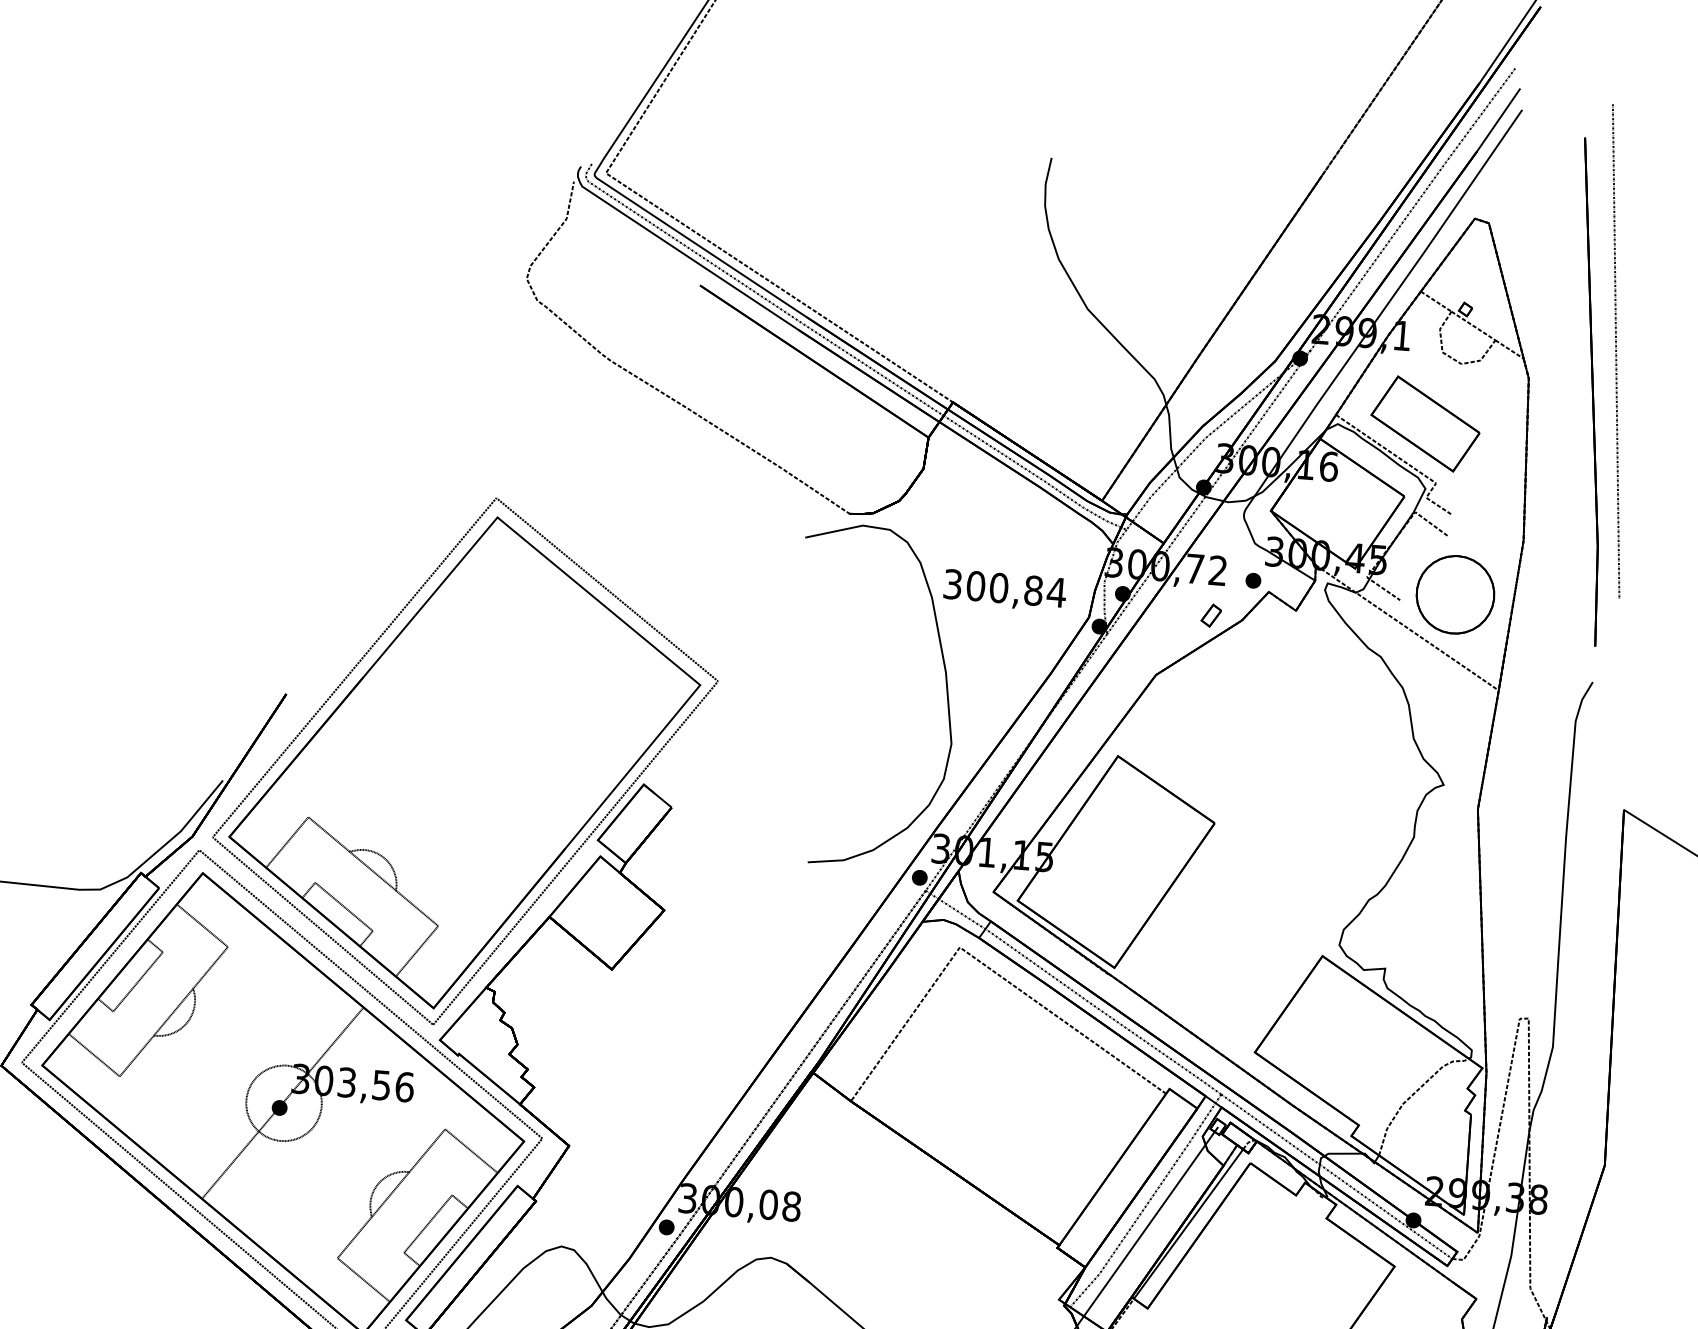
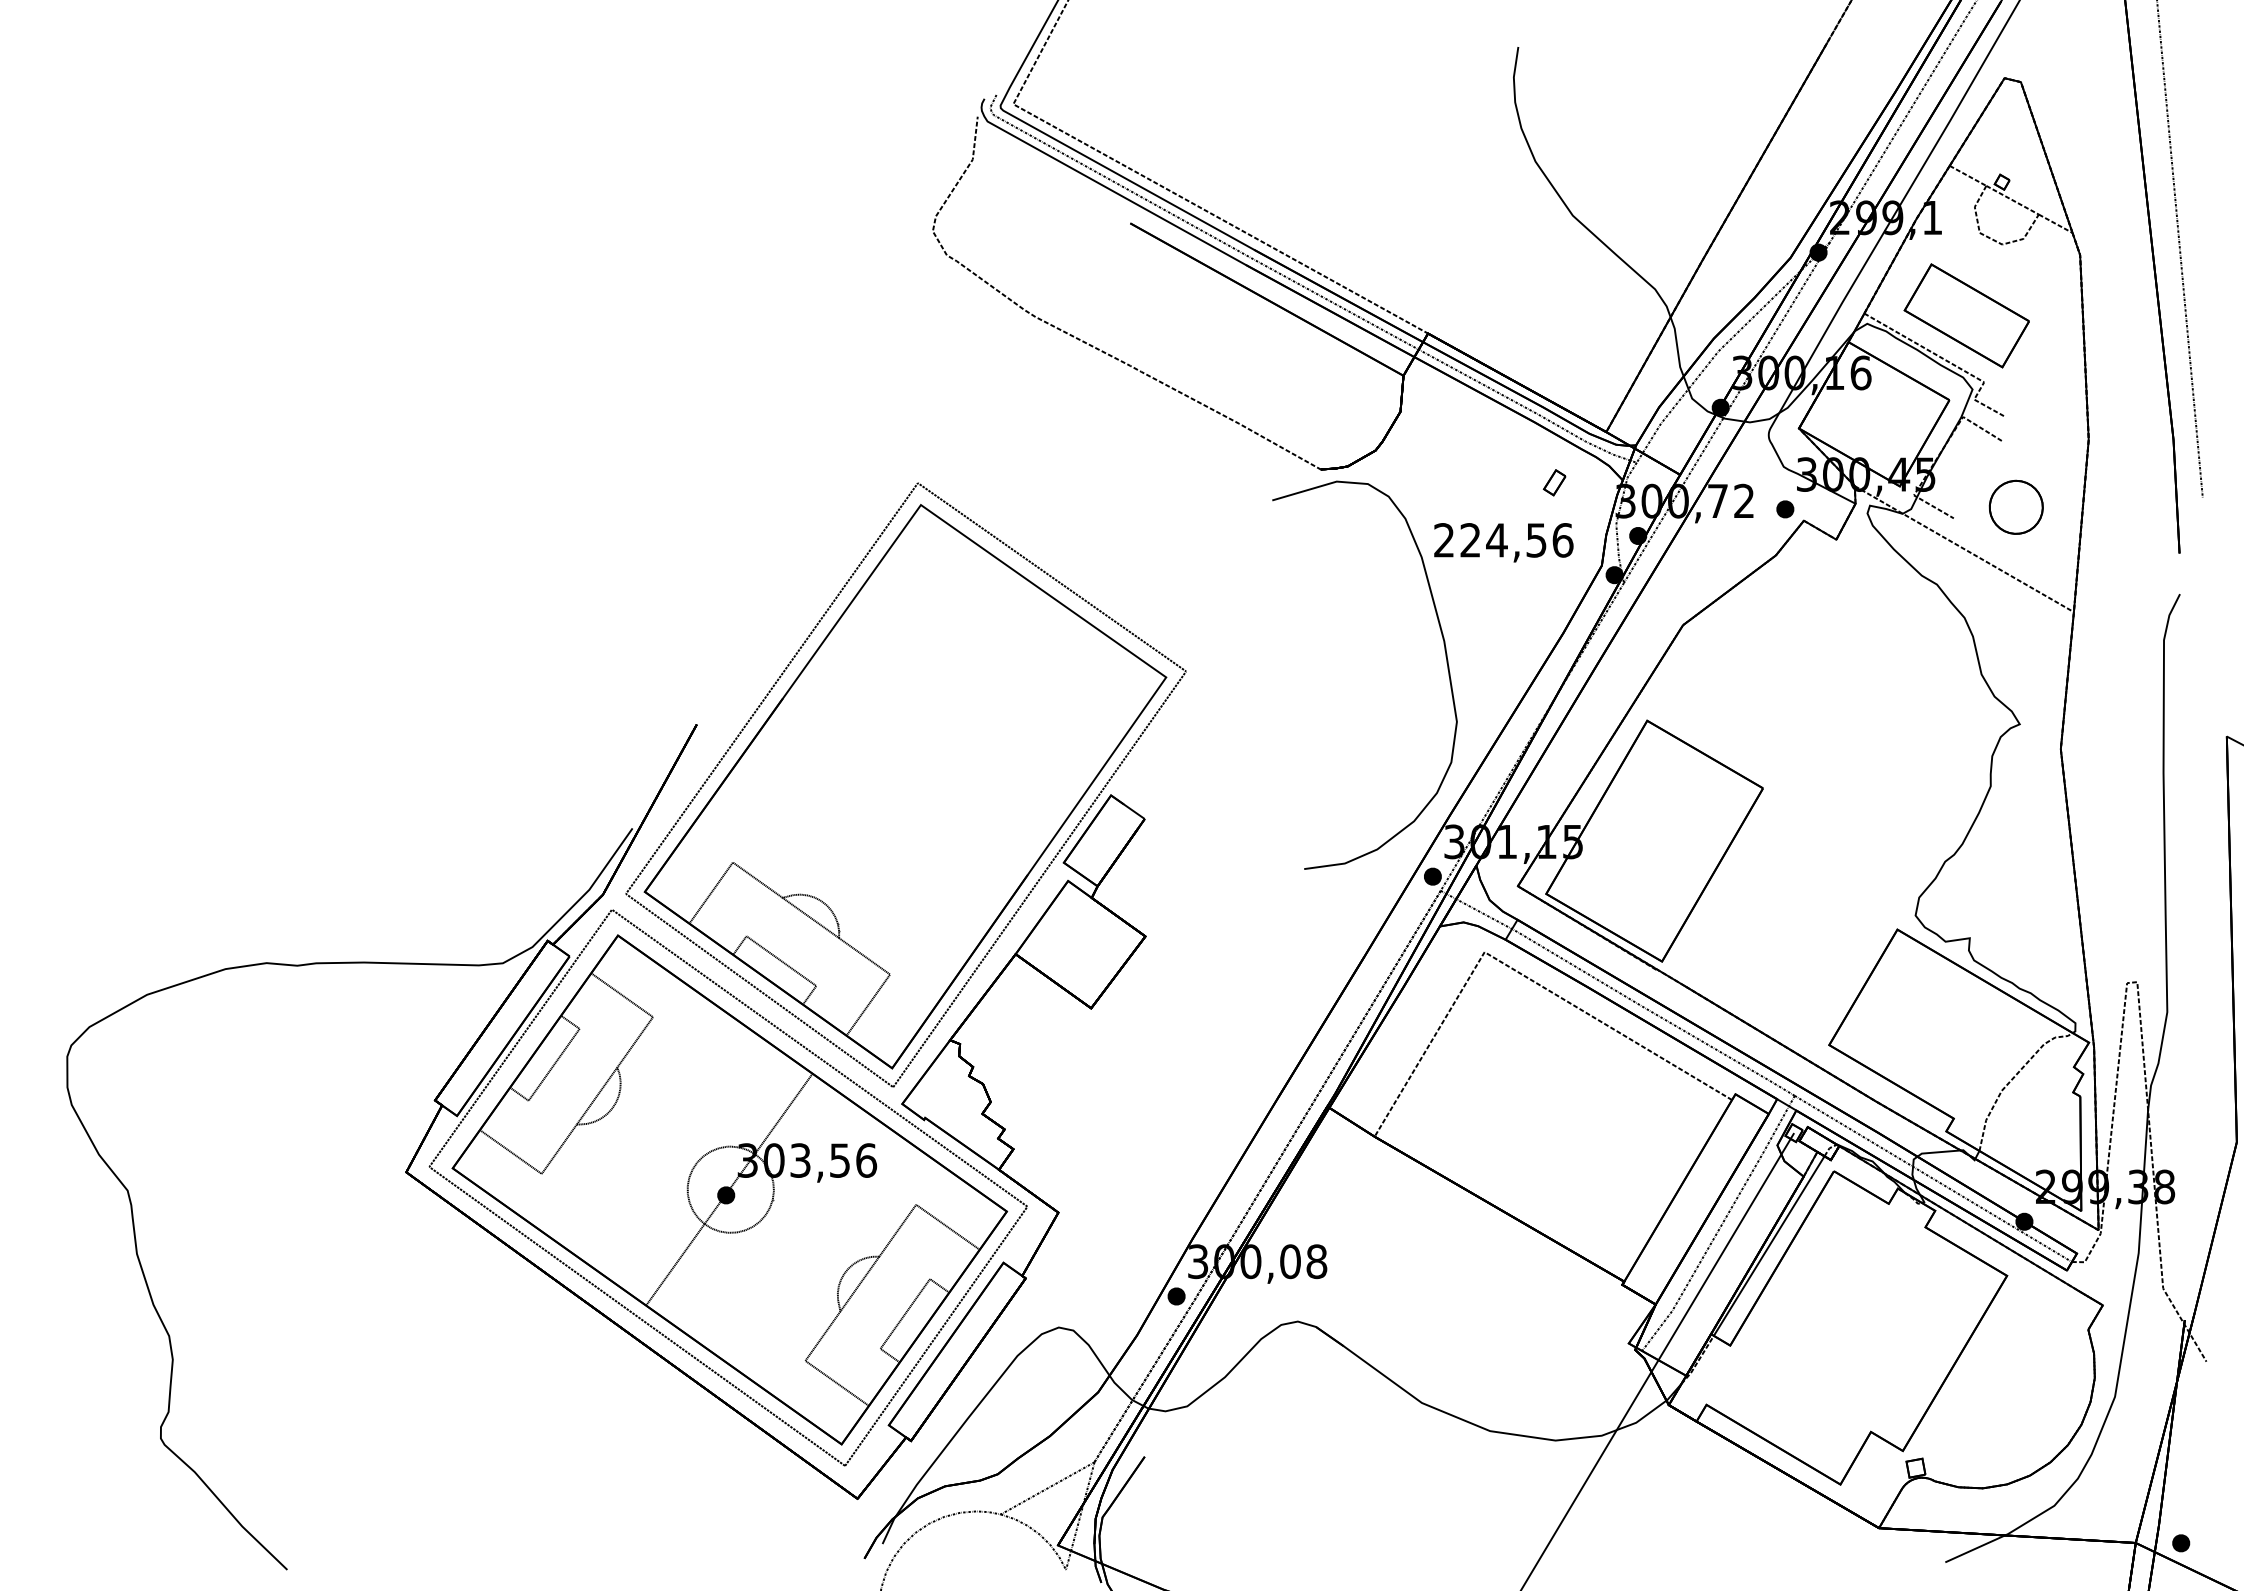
text: (1004, 588) -> (1503, 540), 300,84 -> 224,56
part: (1455, 595) -> (2016, 507), size x0.6
part: (1211, 615) -> (1554, 482), moved

